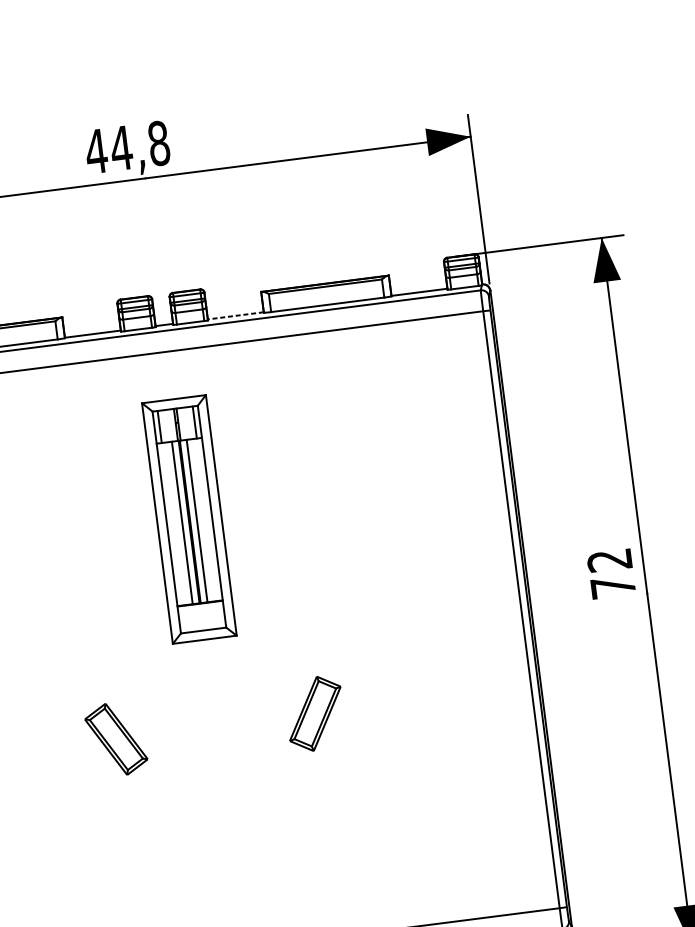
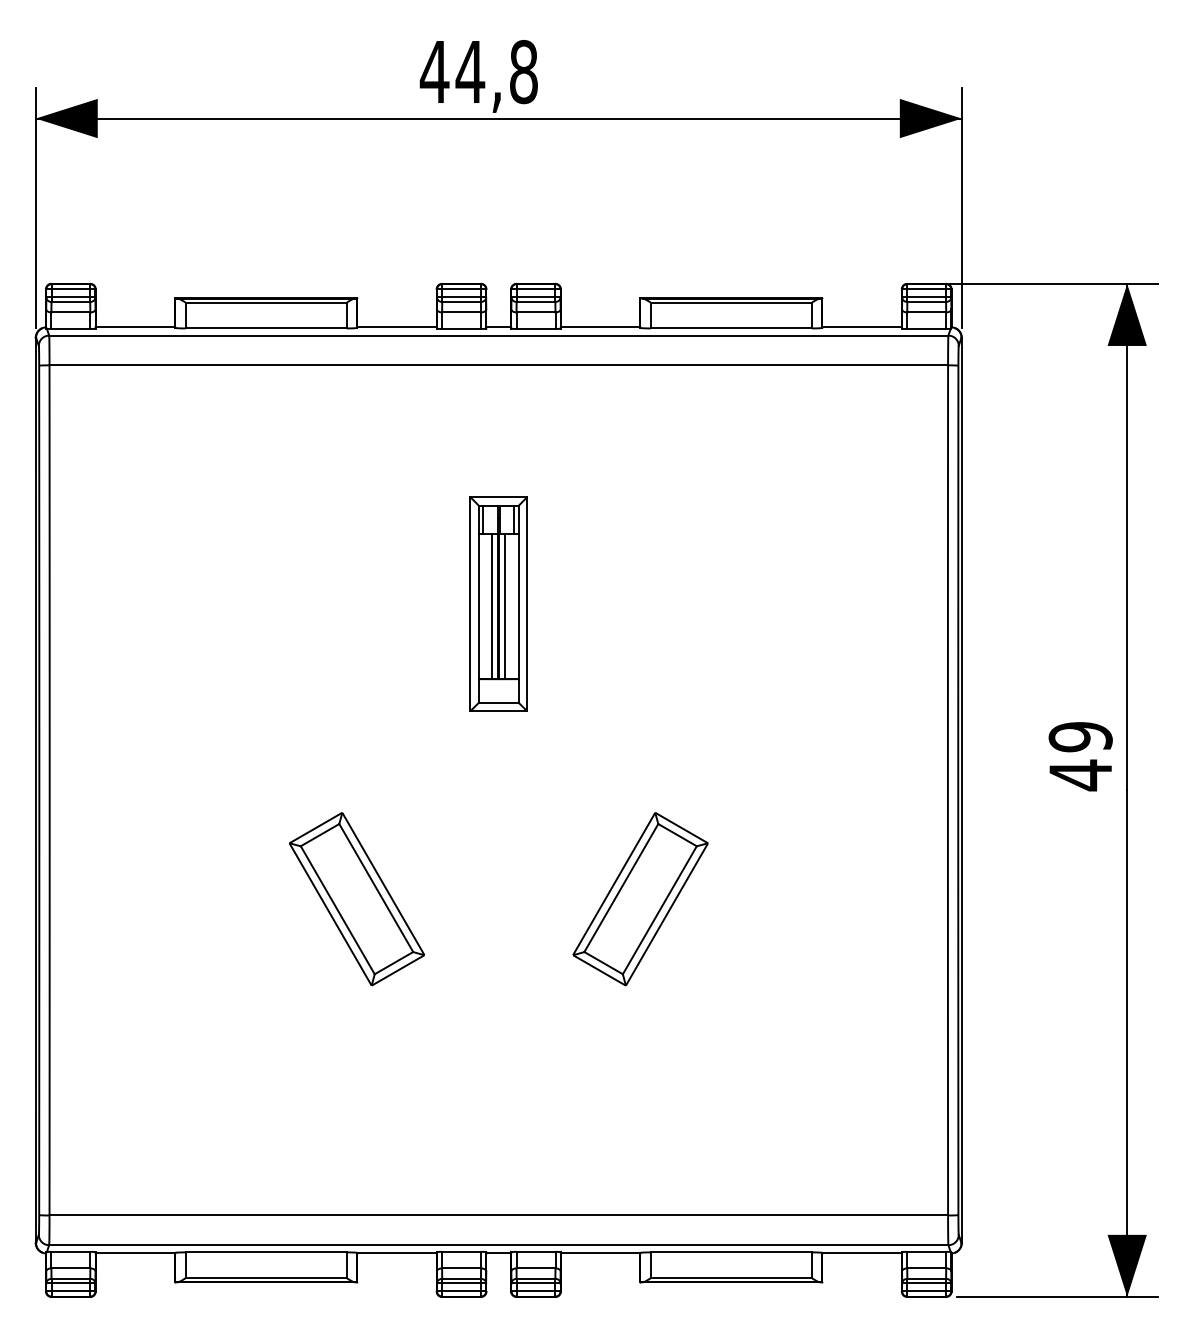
line: (235, 315) -> (600, 327), dashed -> solid
part: (188, 518) -> (498, 603), size x0.62
text: (611, 574) -> (1080, 756), 72 -> 49
part: (315, 714) -> (640, 899), size x1.67
part: (116, 739) -> (357, 899), size x1.67

